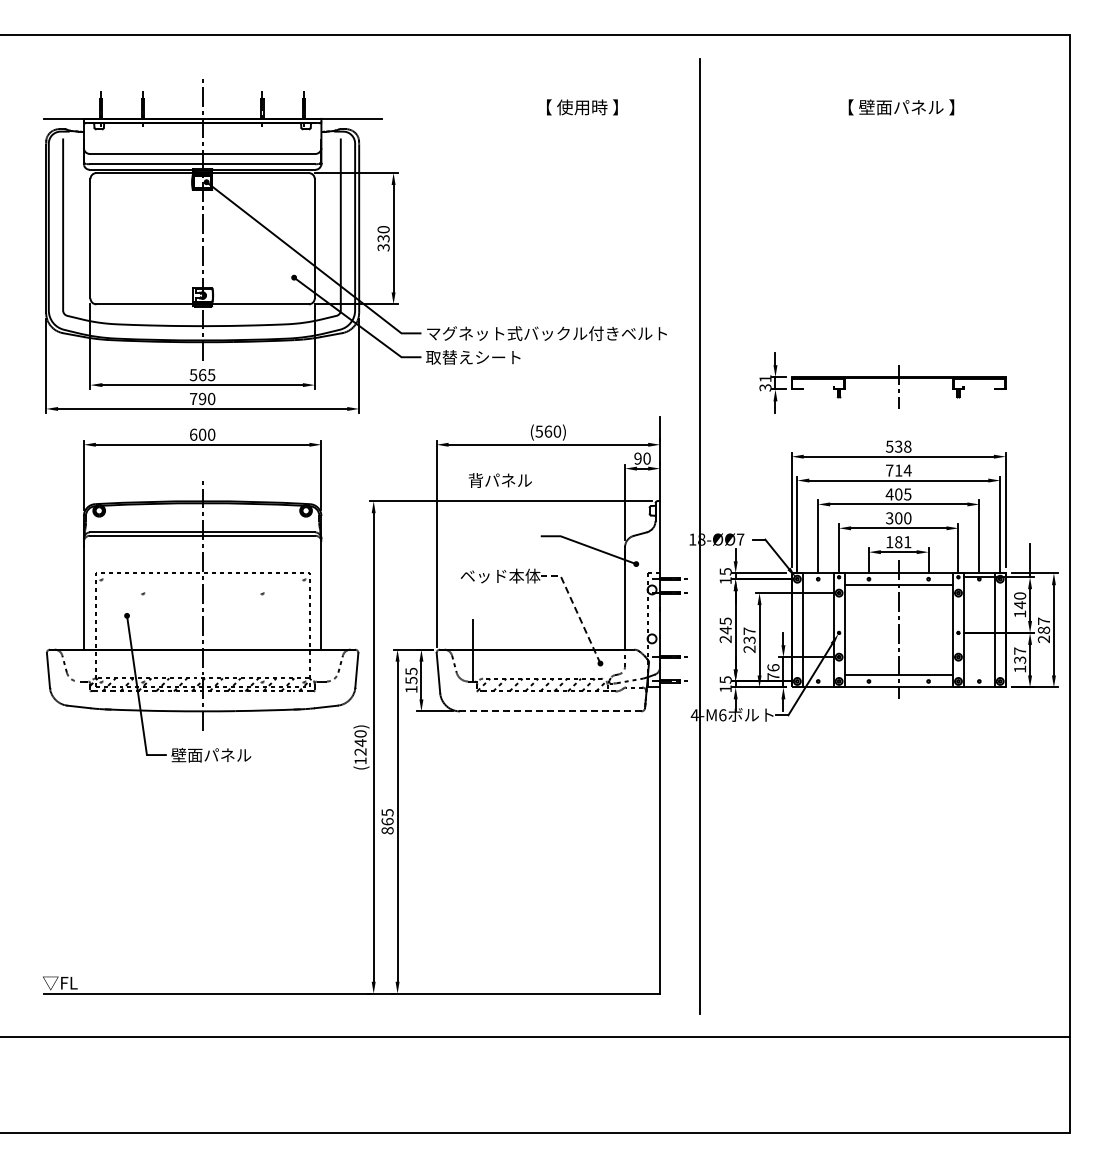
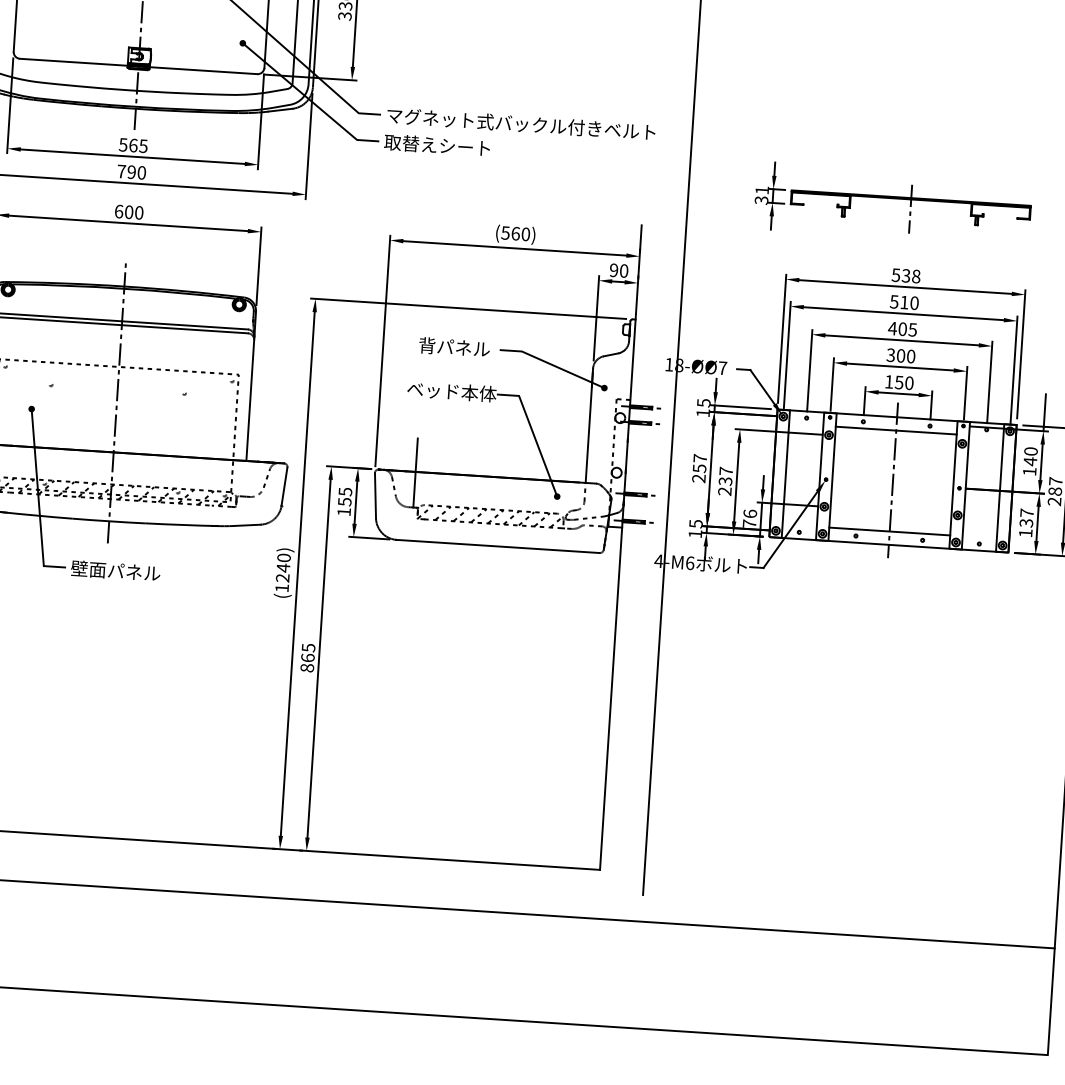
text: (898, 470) -> (904, 302), 714 -> 510
text: (499, 480) -> (453, 347), moved
text: (903, 542) -> (904, 383), 181 -> 150
line: (576, 610) -> (534, 435), dashed -> solid
text: (725, 625) -> (699, 463), 245 -> 257
line: (550, 711) -> (497, 546), dashed -> solid

